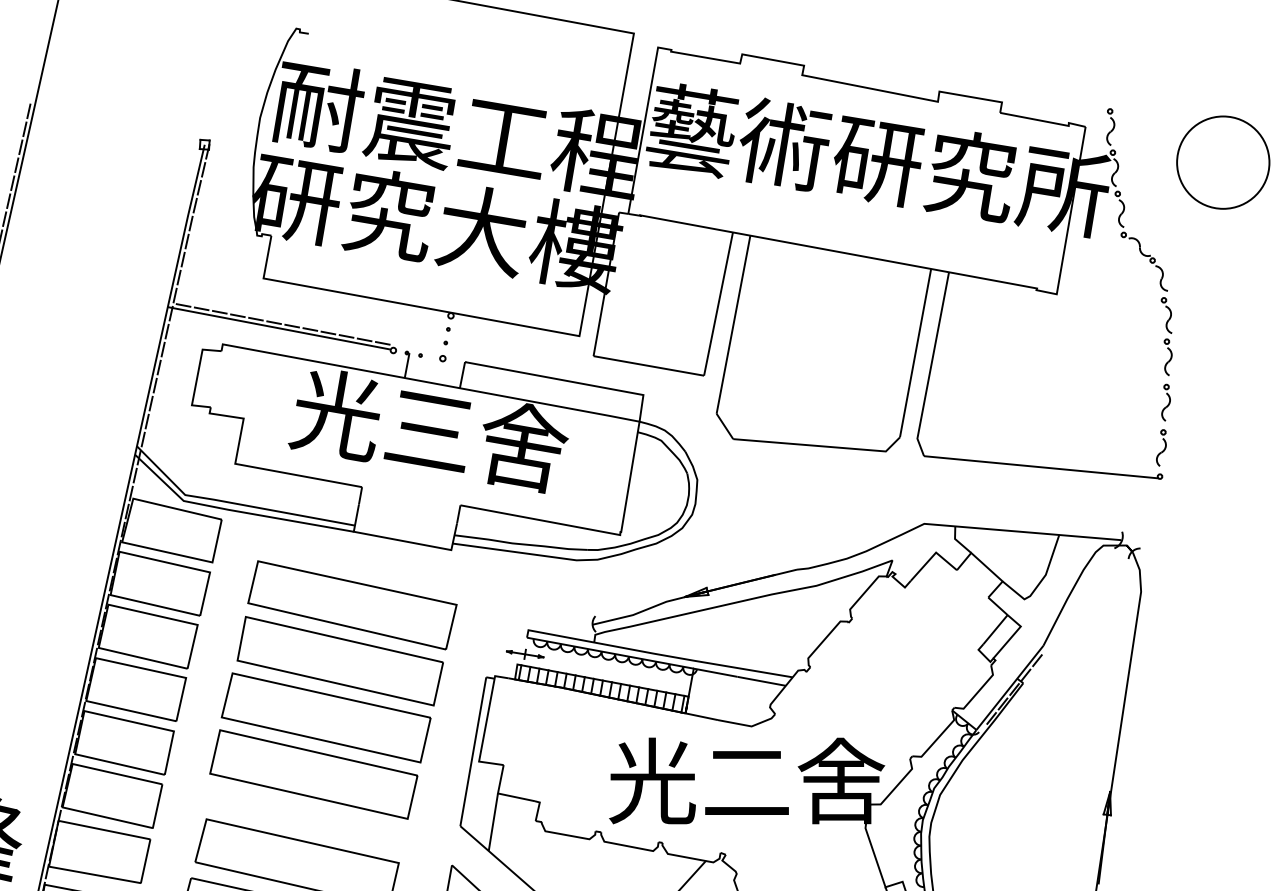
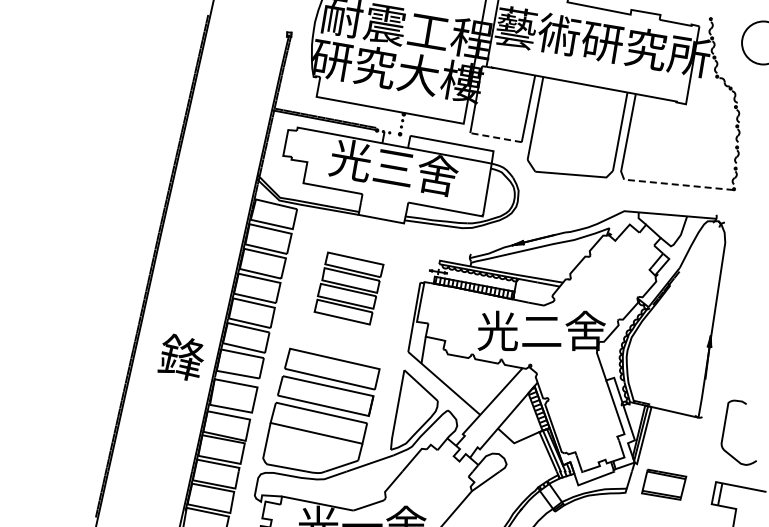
line: (647, 365) -> (495, 137), solid -> dashed
line: (1040, 466) -> (678, 184), solid -> dashed
part: (331, 689) -> (348, 288), size x0.6

